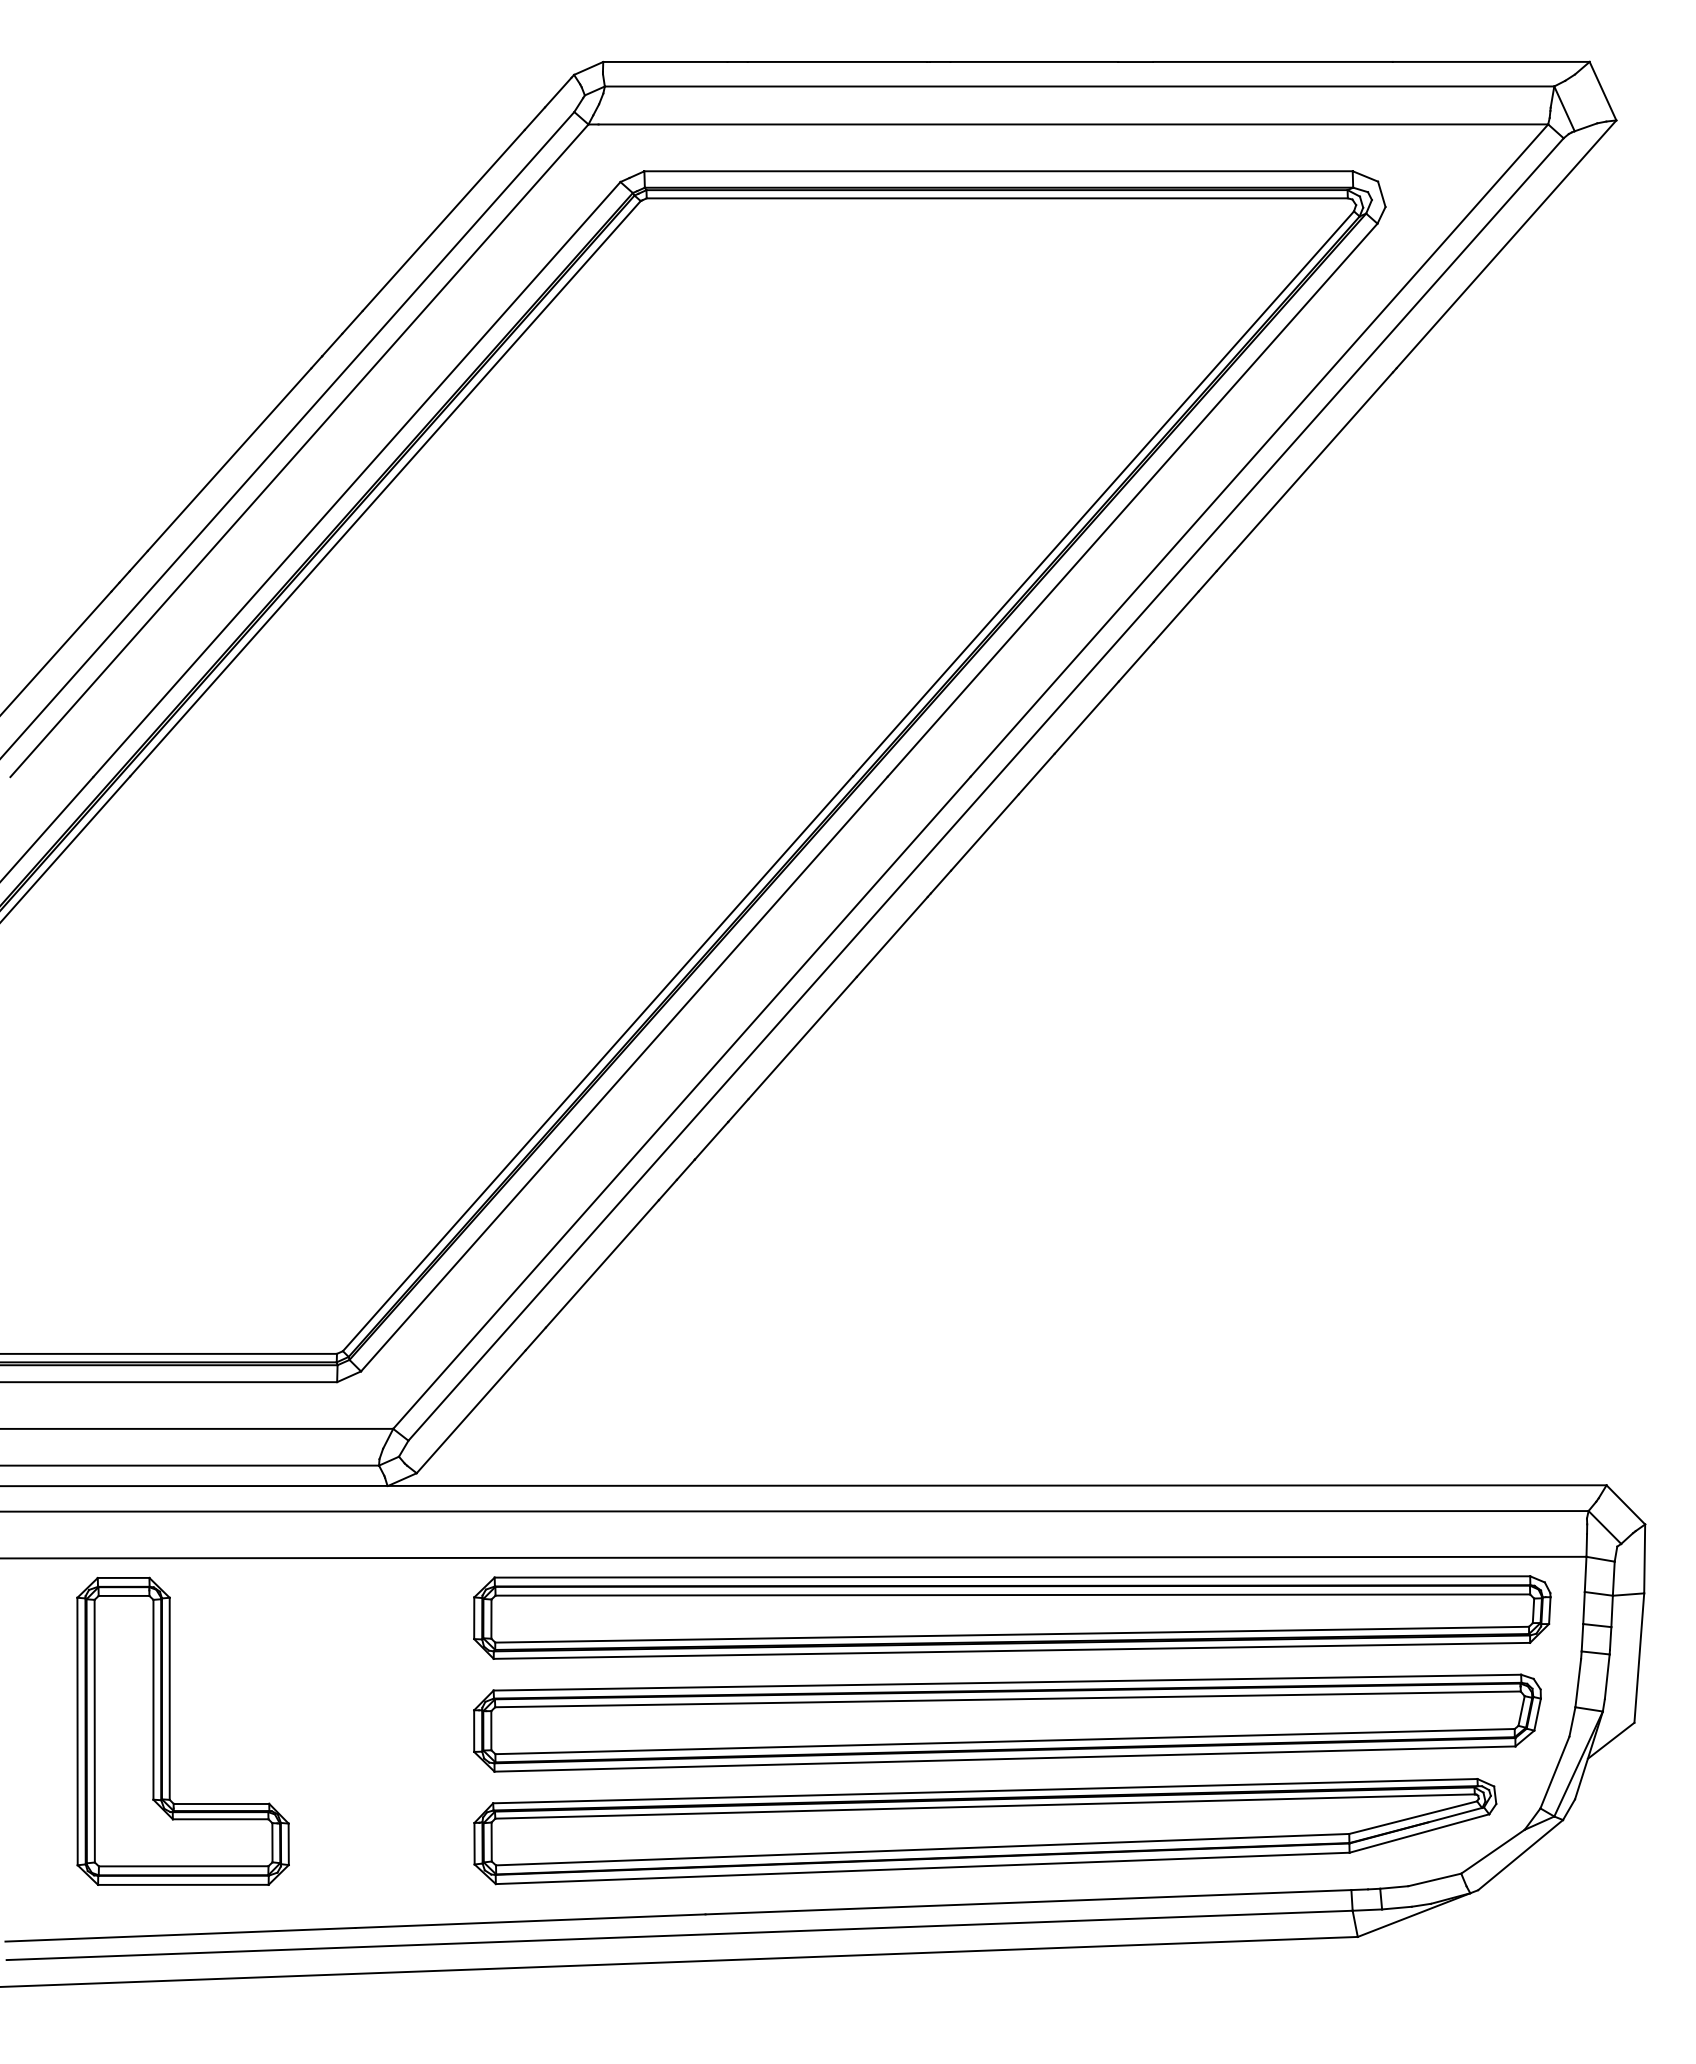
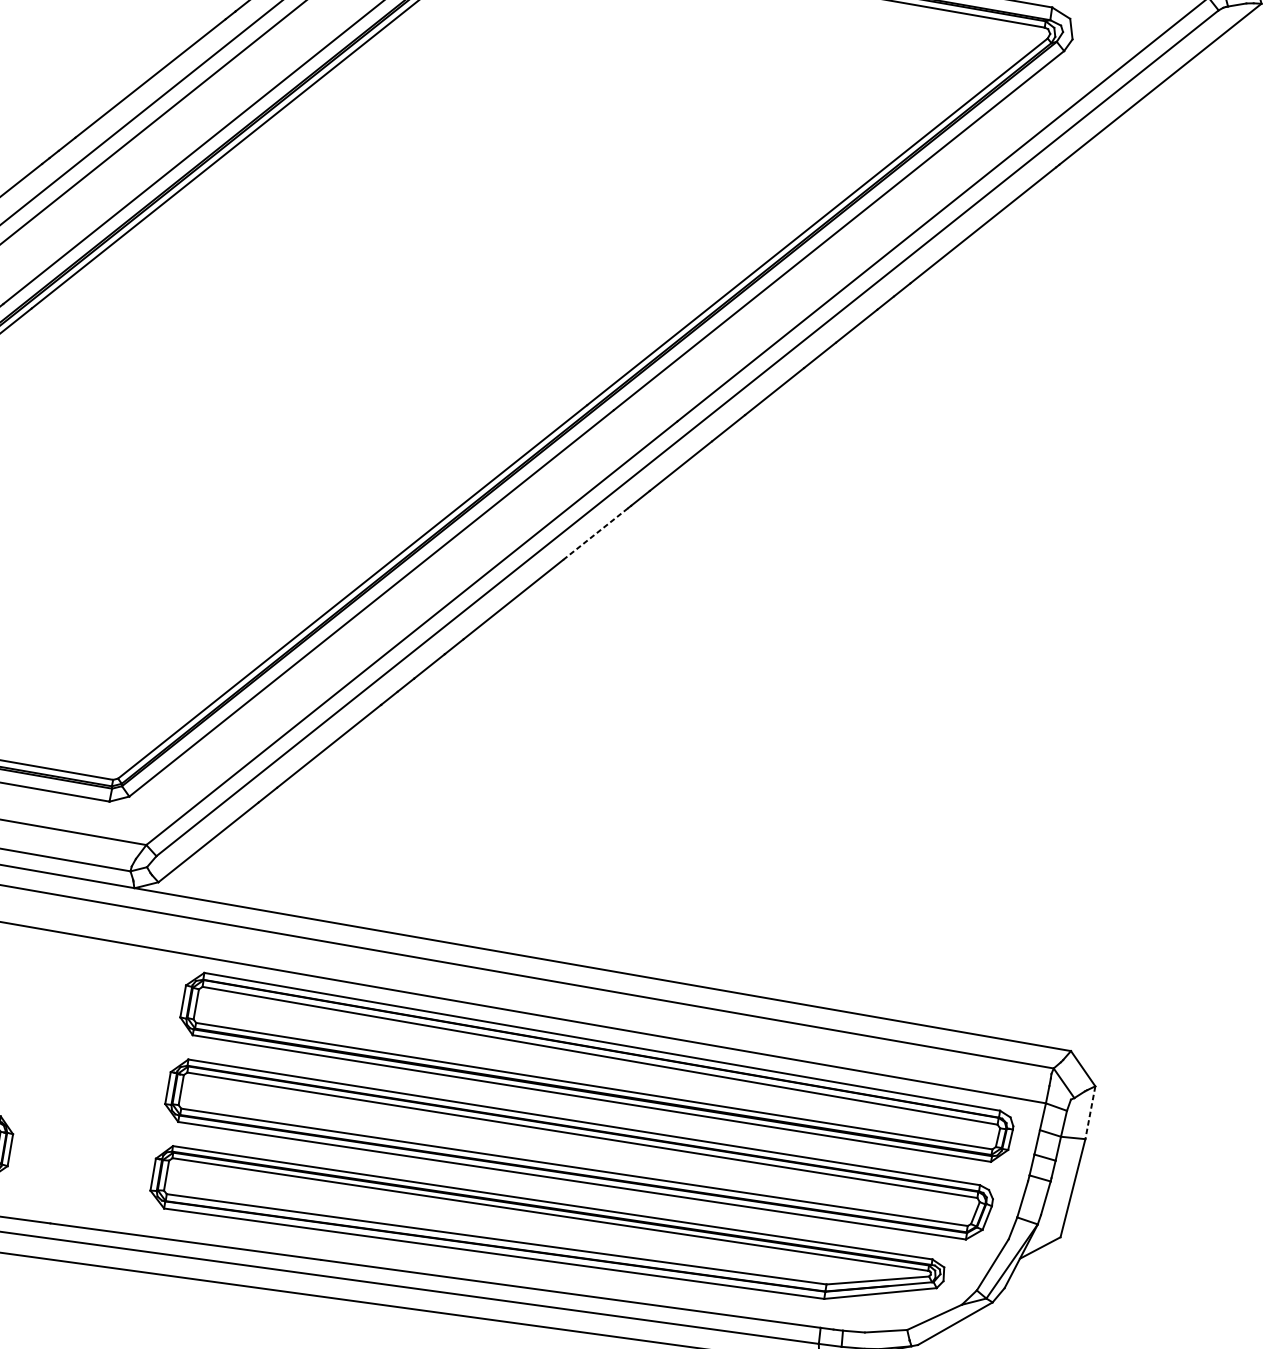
line: (892, 936) -> (595, 533), solid -> dashed
line: (1644, 1559) -> (1090, 1113), solid -> dashed

